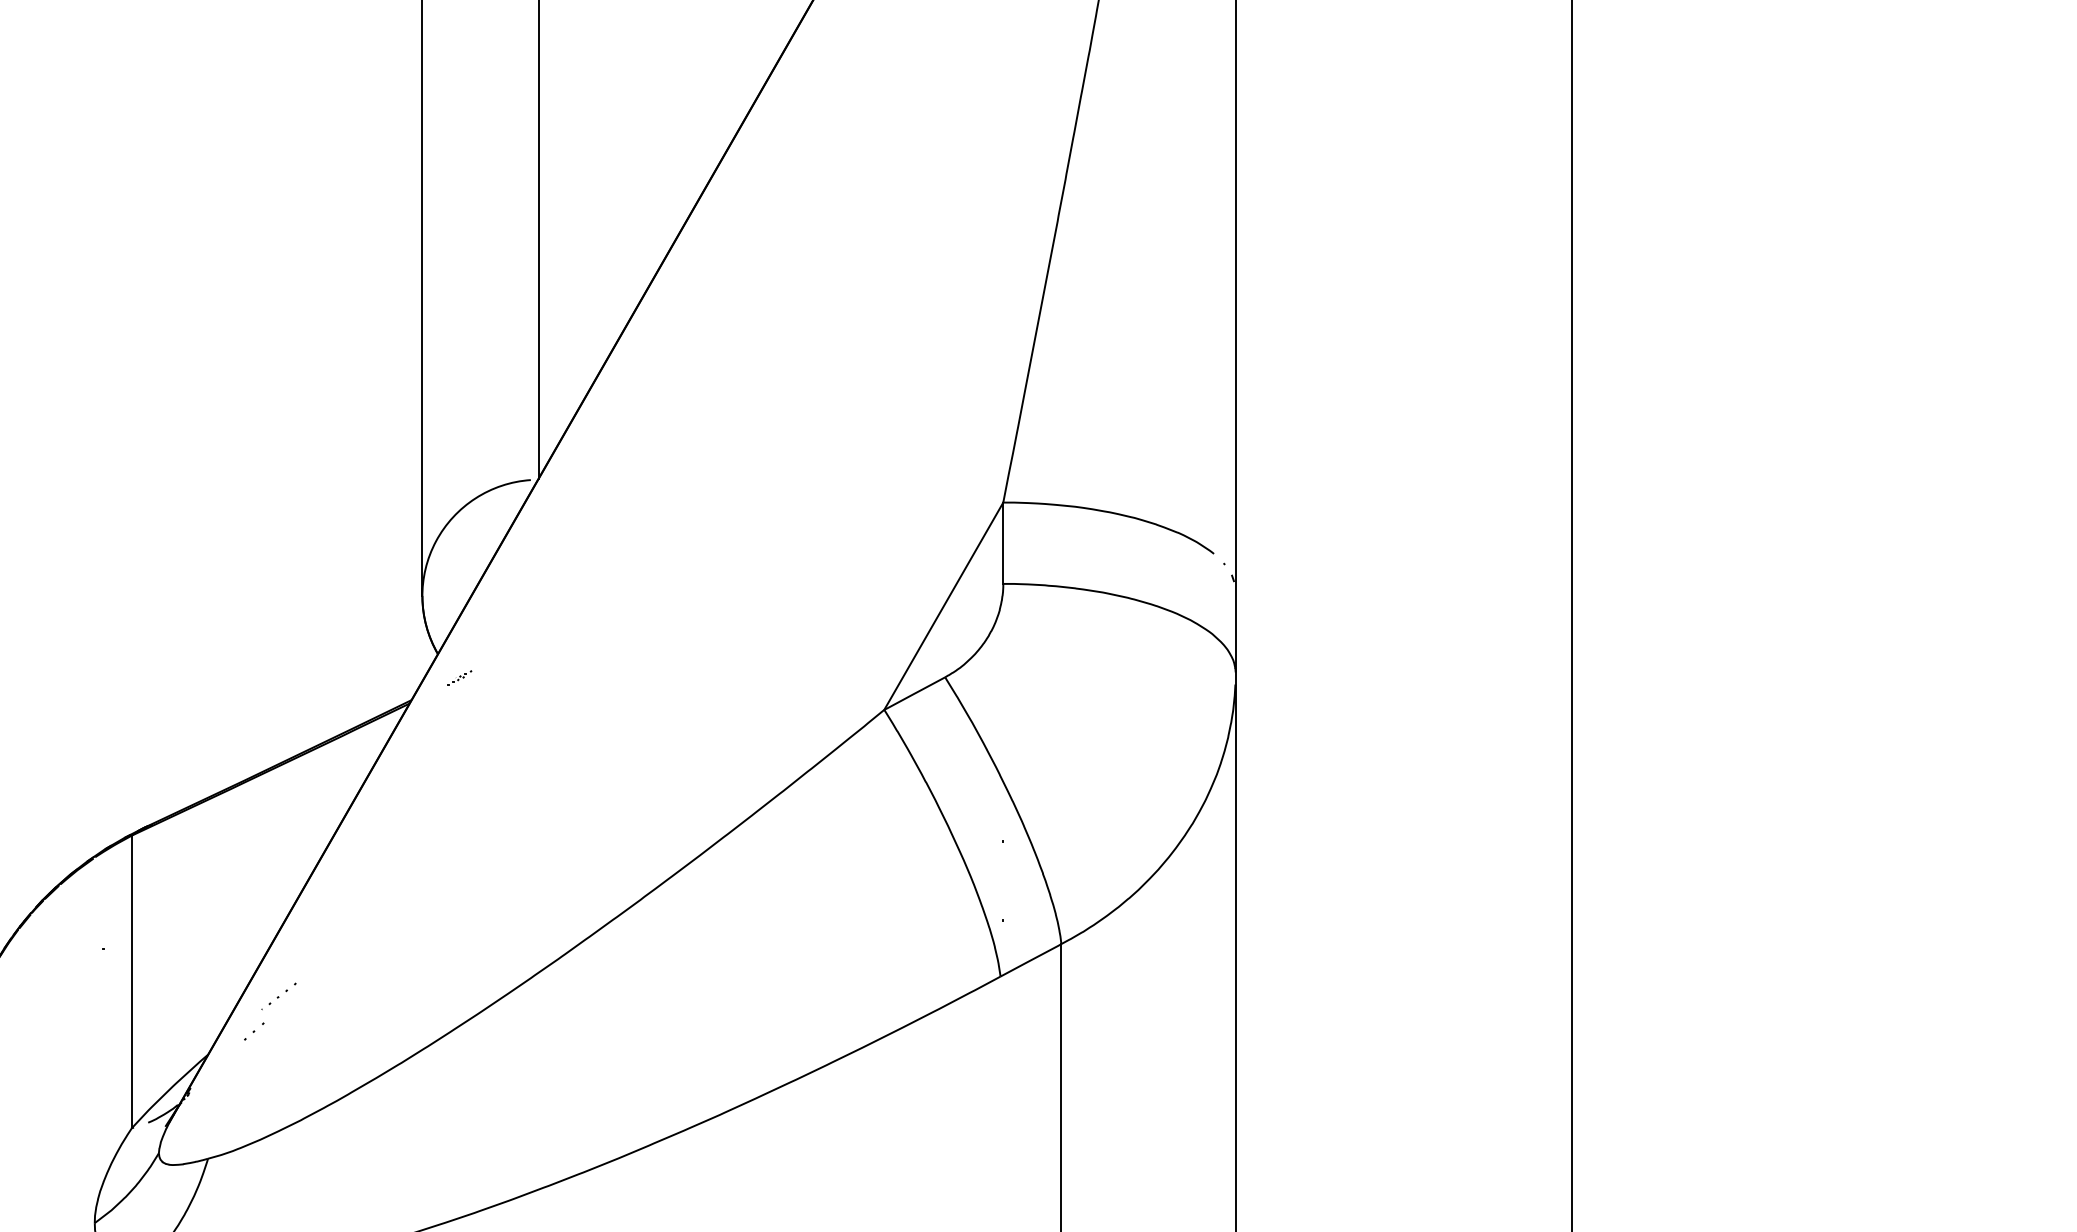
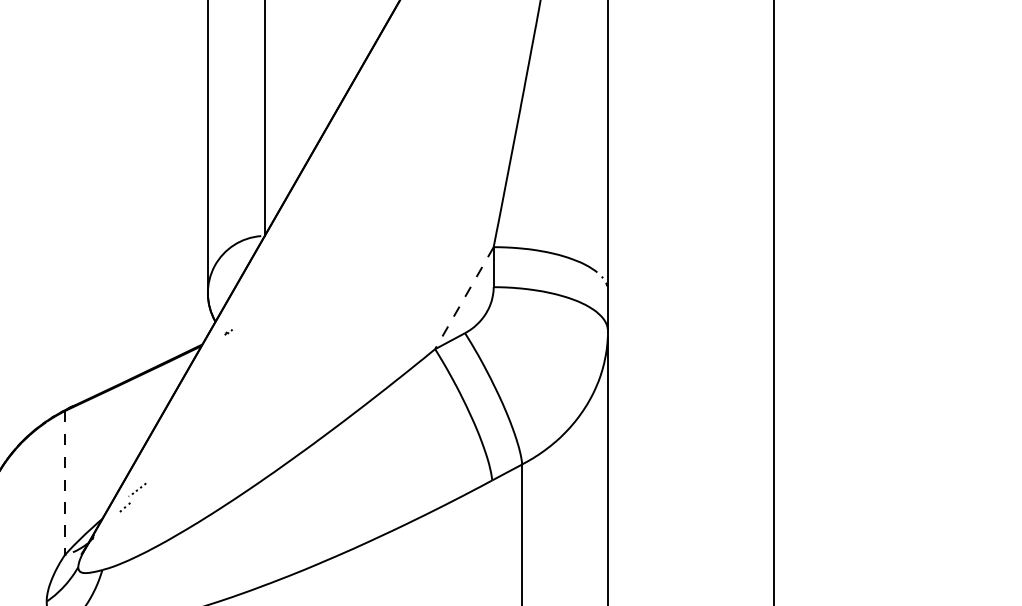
line: (943, 606) -> (464, 298), solid -> dashed
line: (130, 980) -> (64, 482), solid -> dashed

